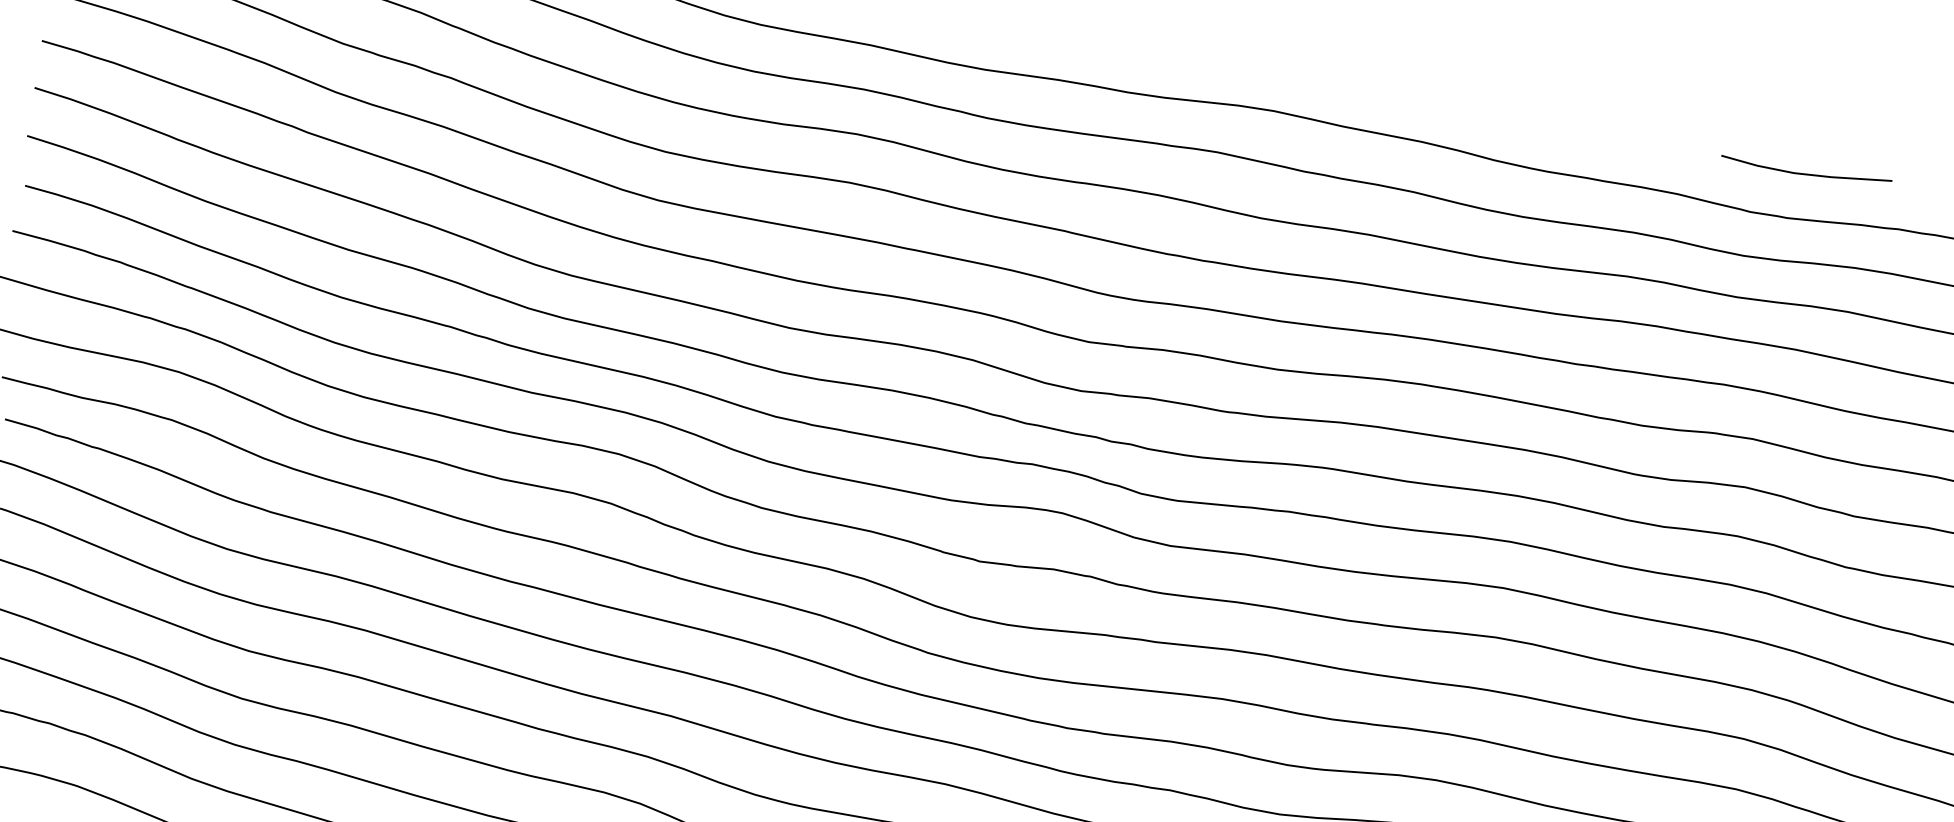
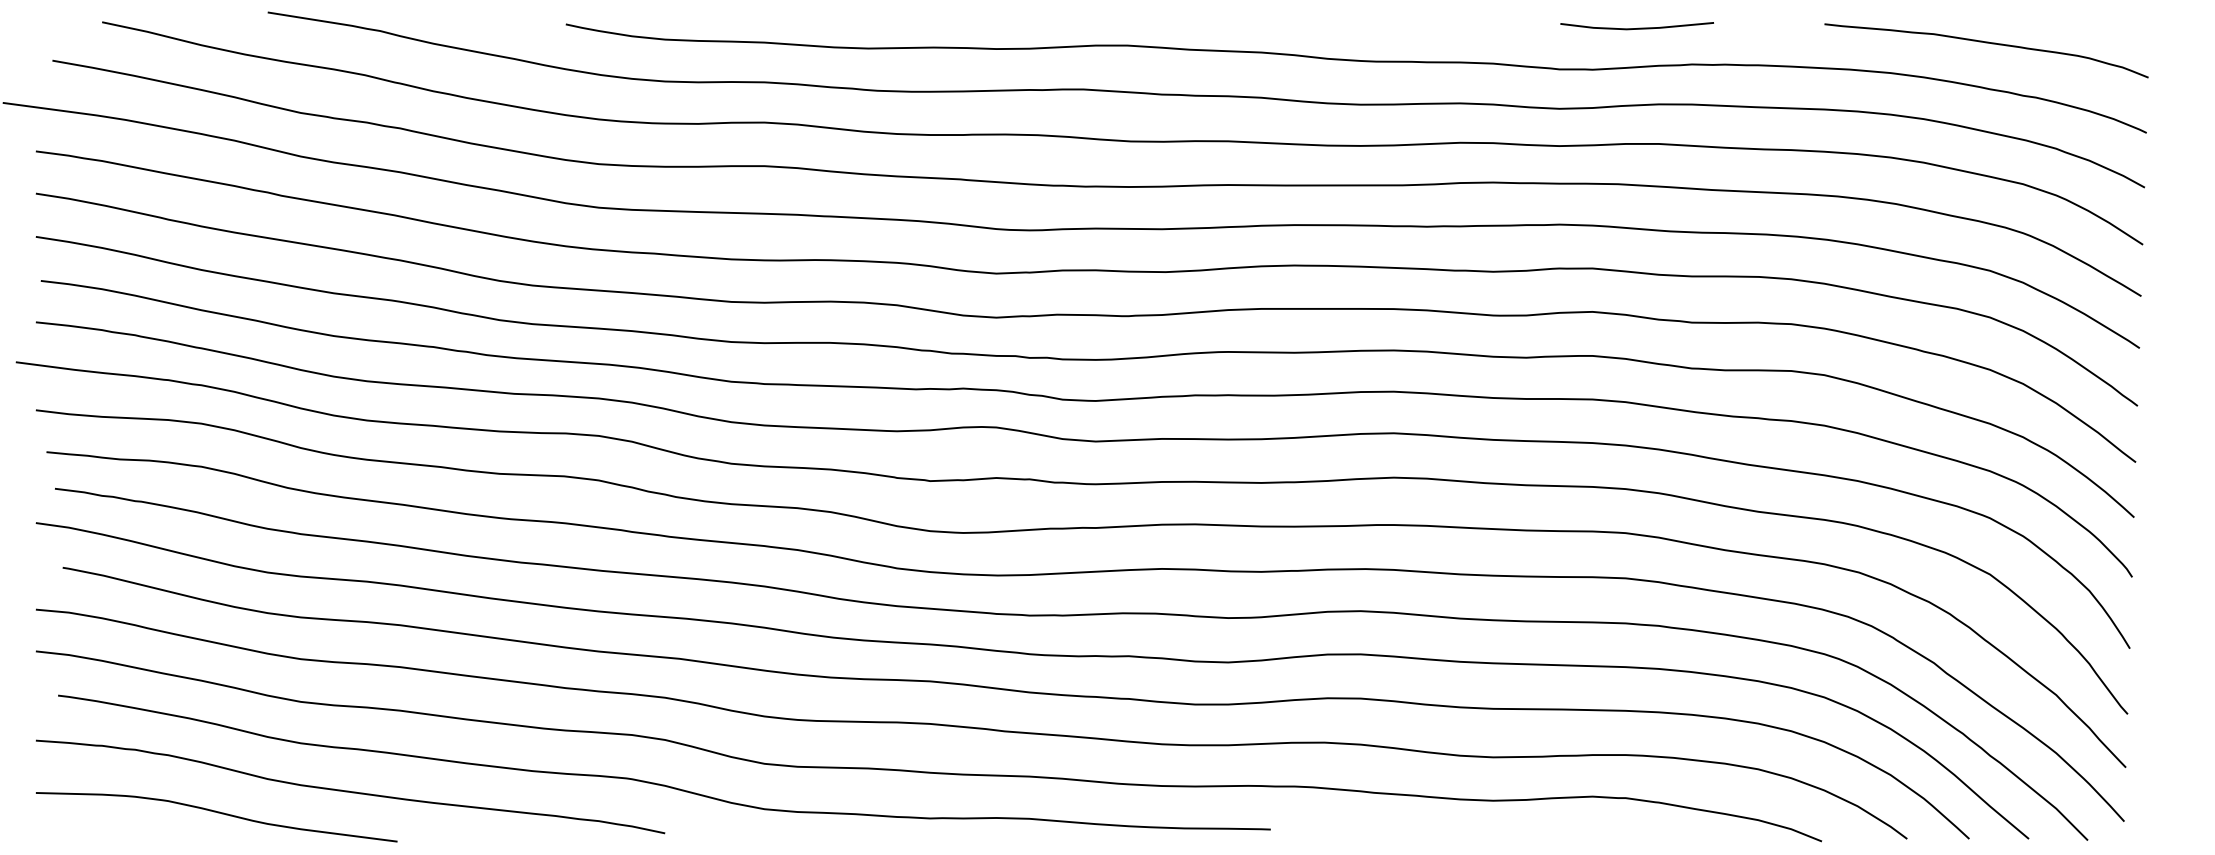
line: (1805, 173) -> (1636, 28), moved

